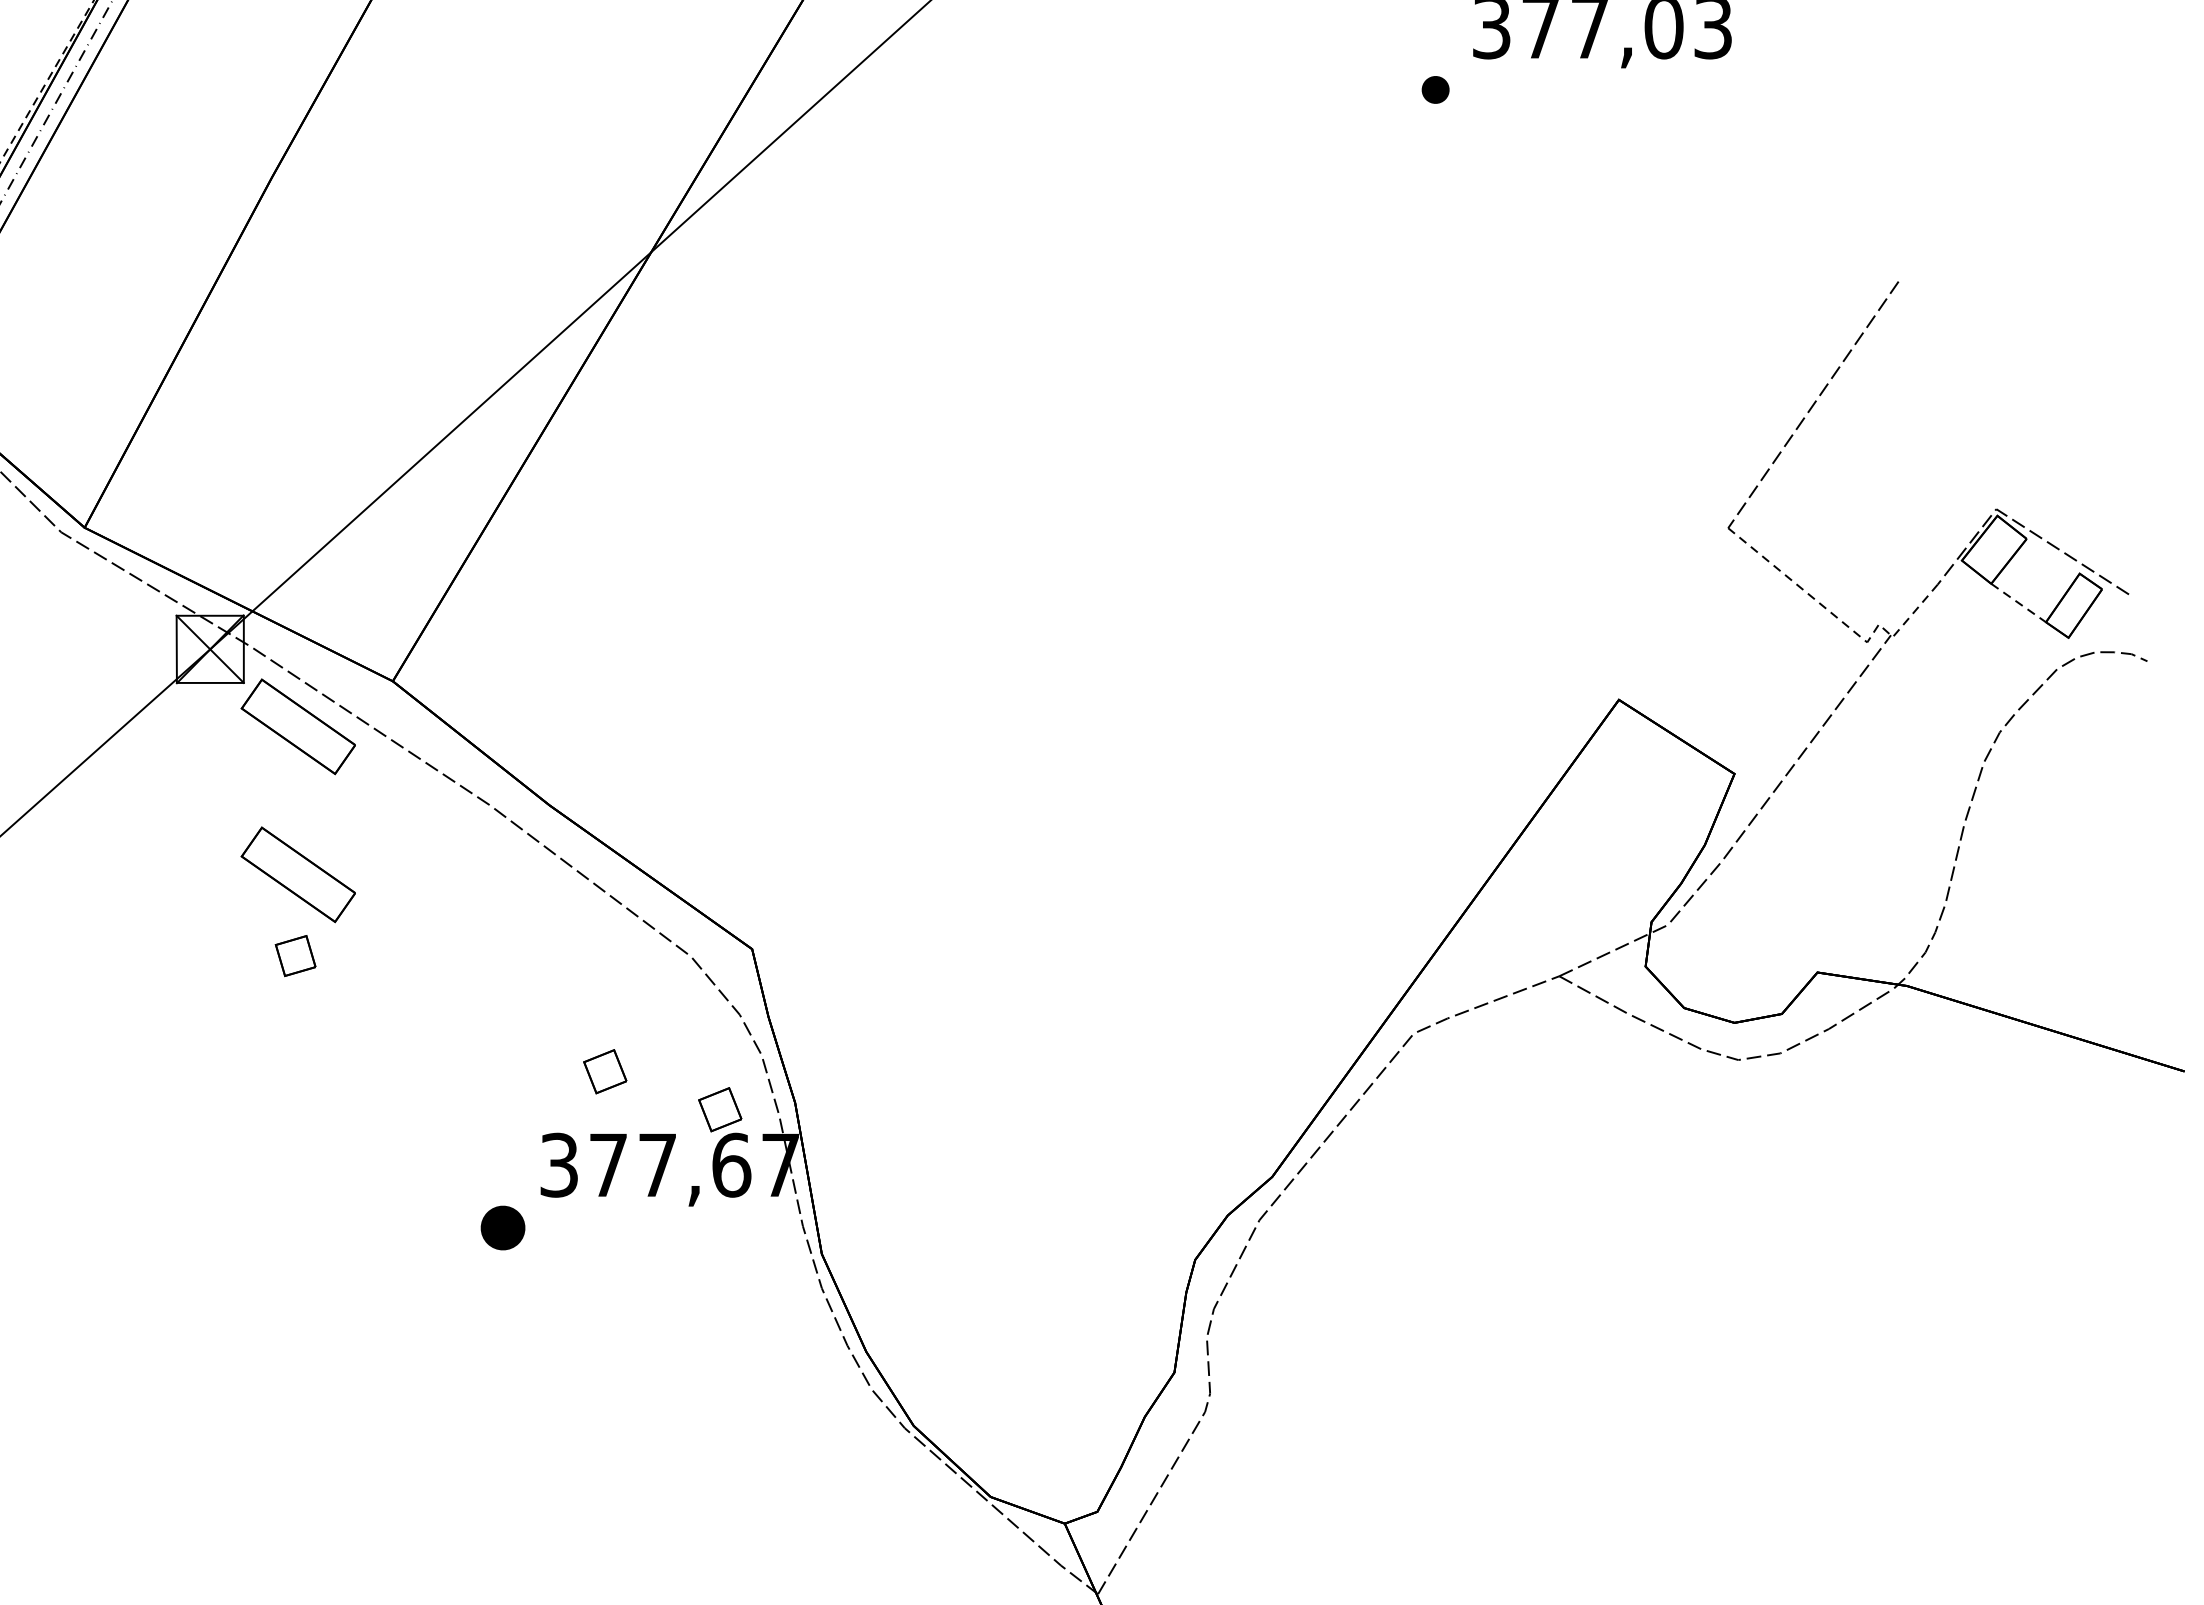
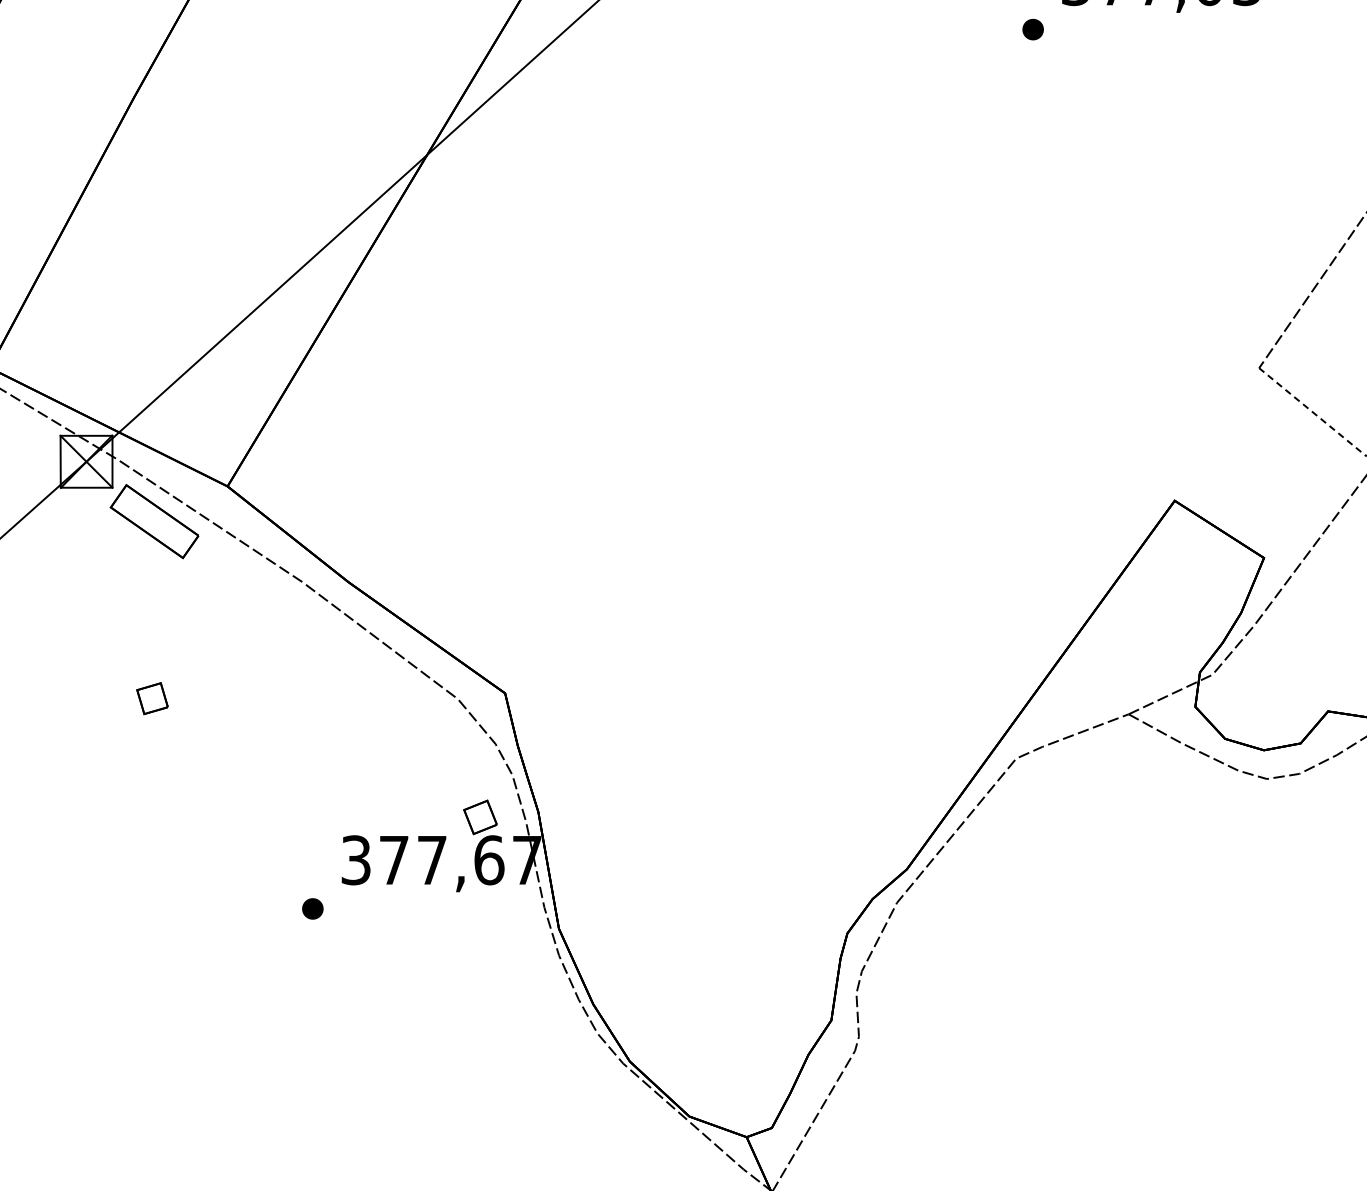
part: (297, 874) -> (153, 635), removed
part: (605, 1071) -> (391, 787), removed
part: (503, 1228) -> (313, 909), size x0.62

